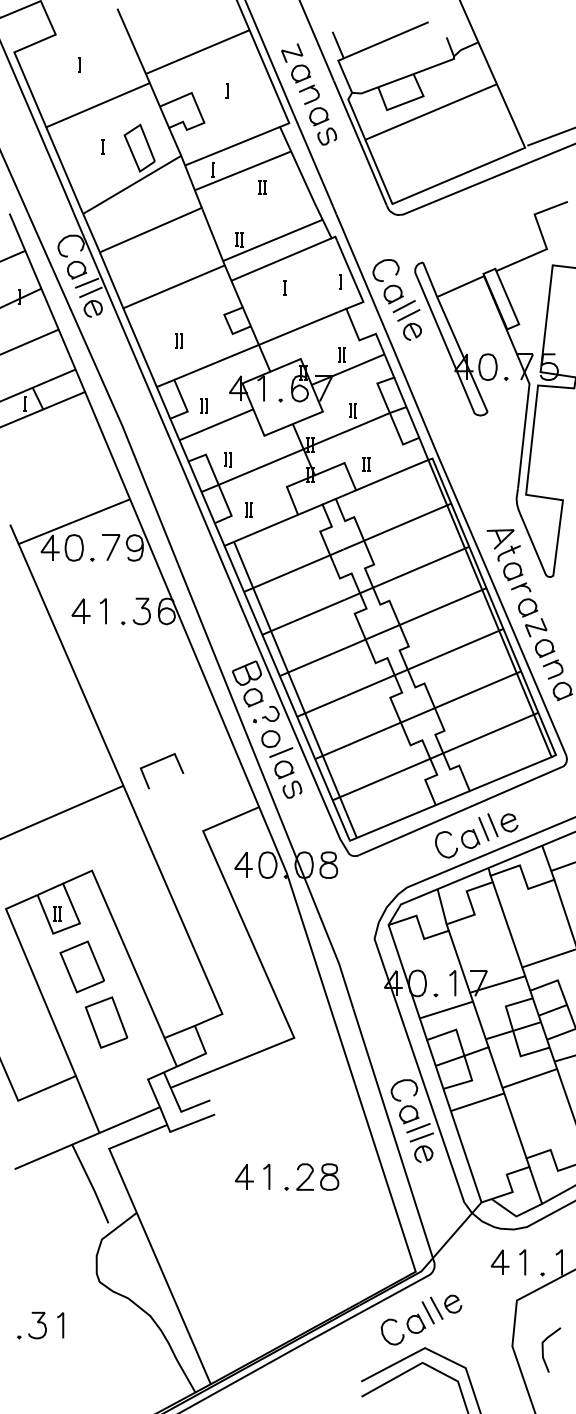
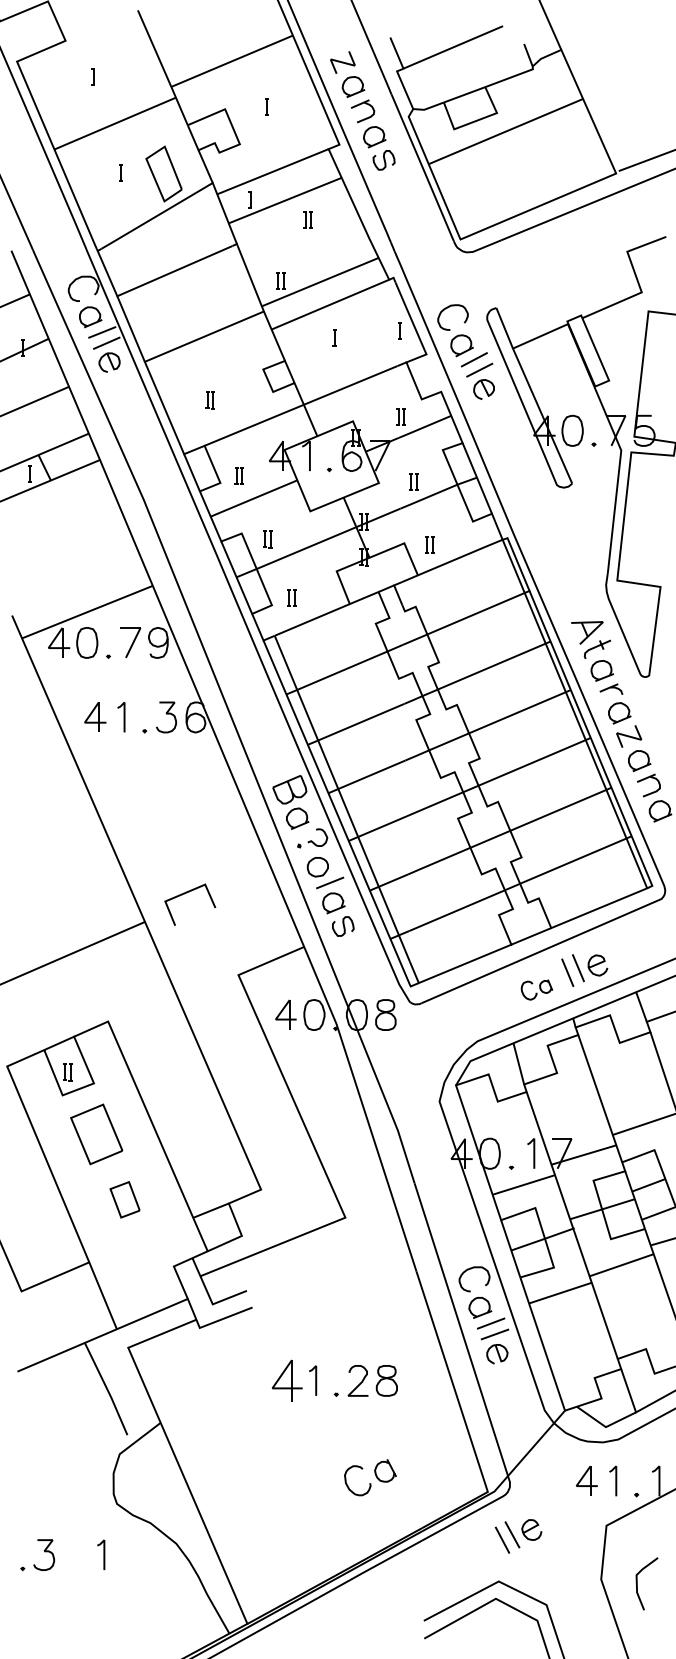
part: (457, 843) -> (536, 989), size x0.6
part: (105, 1022) -> (124, 1199), size x0.6
part: (244, 1176) -> (286, 1380), size x1.4
line: (62, 1325) -> (103, 1554), moved
part: (403, 1329) -> (370, 1477), moved

